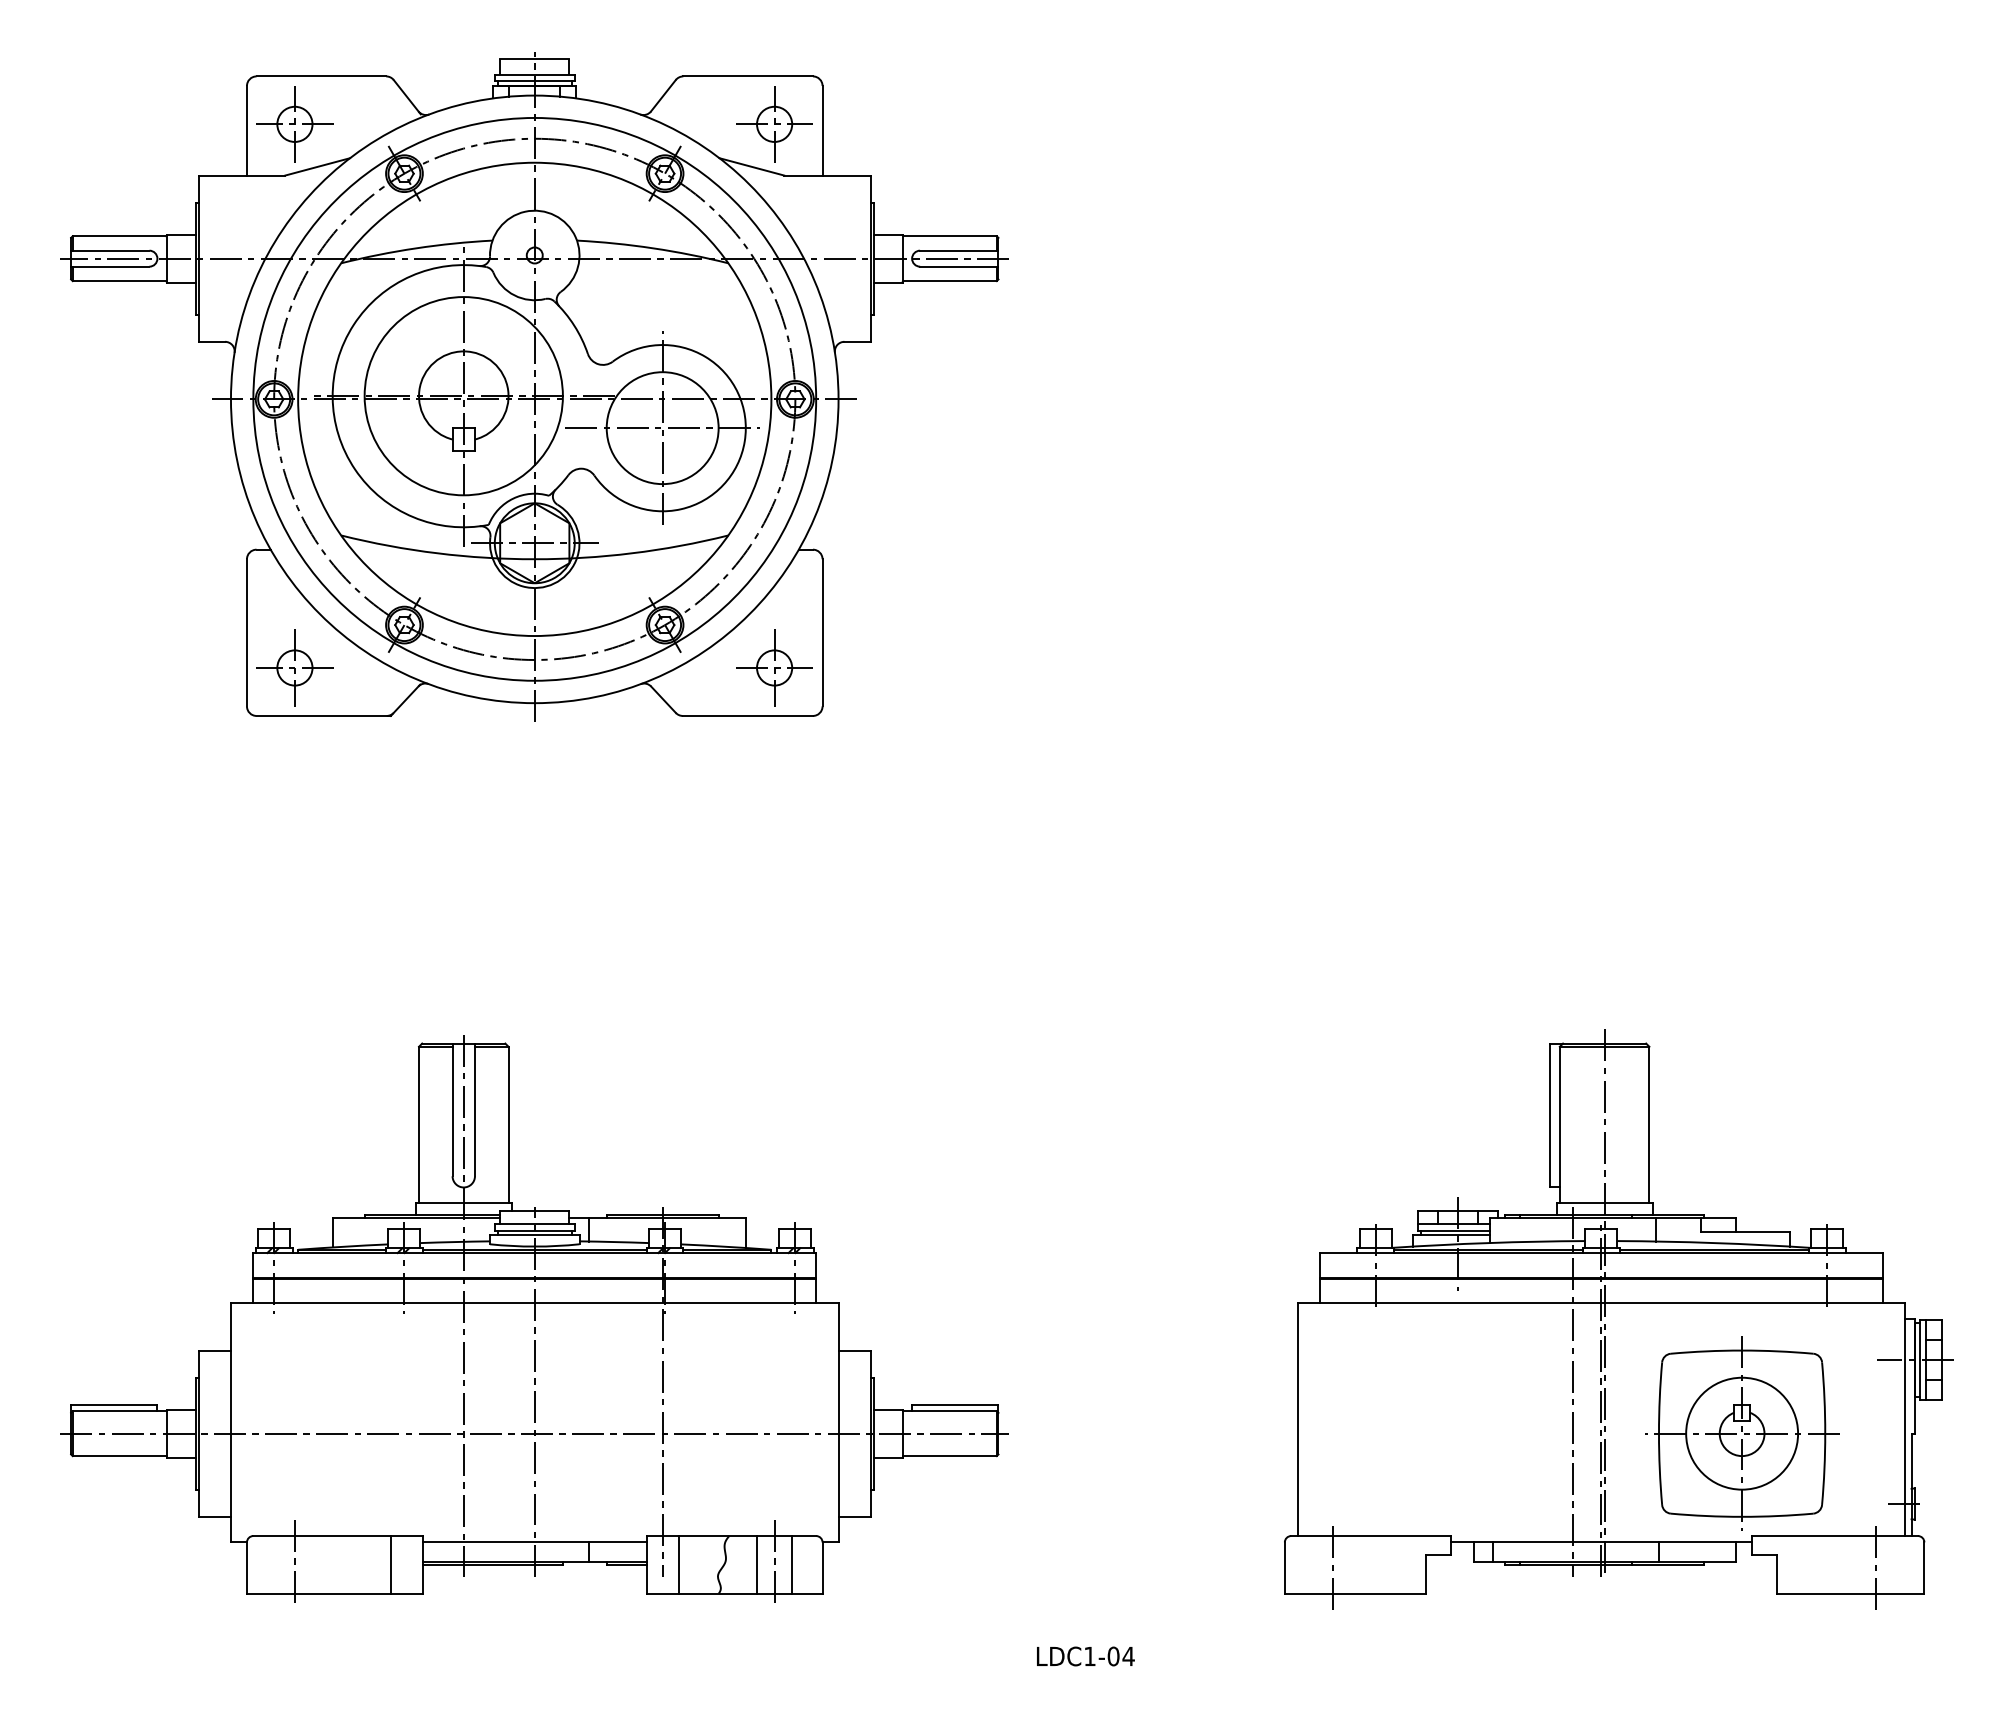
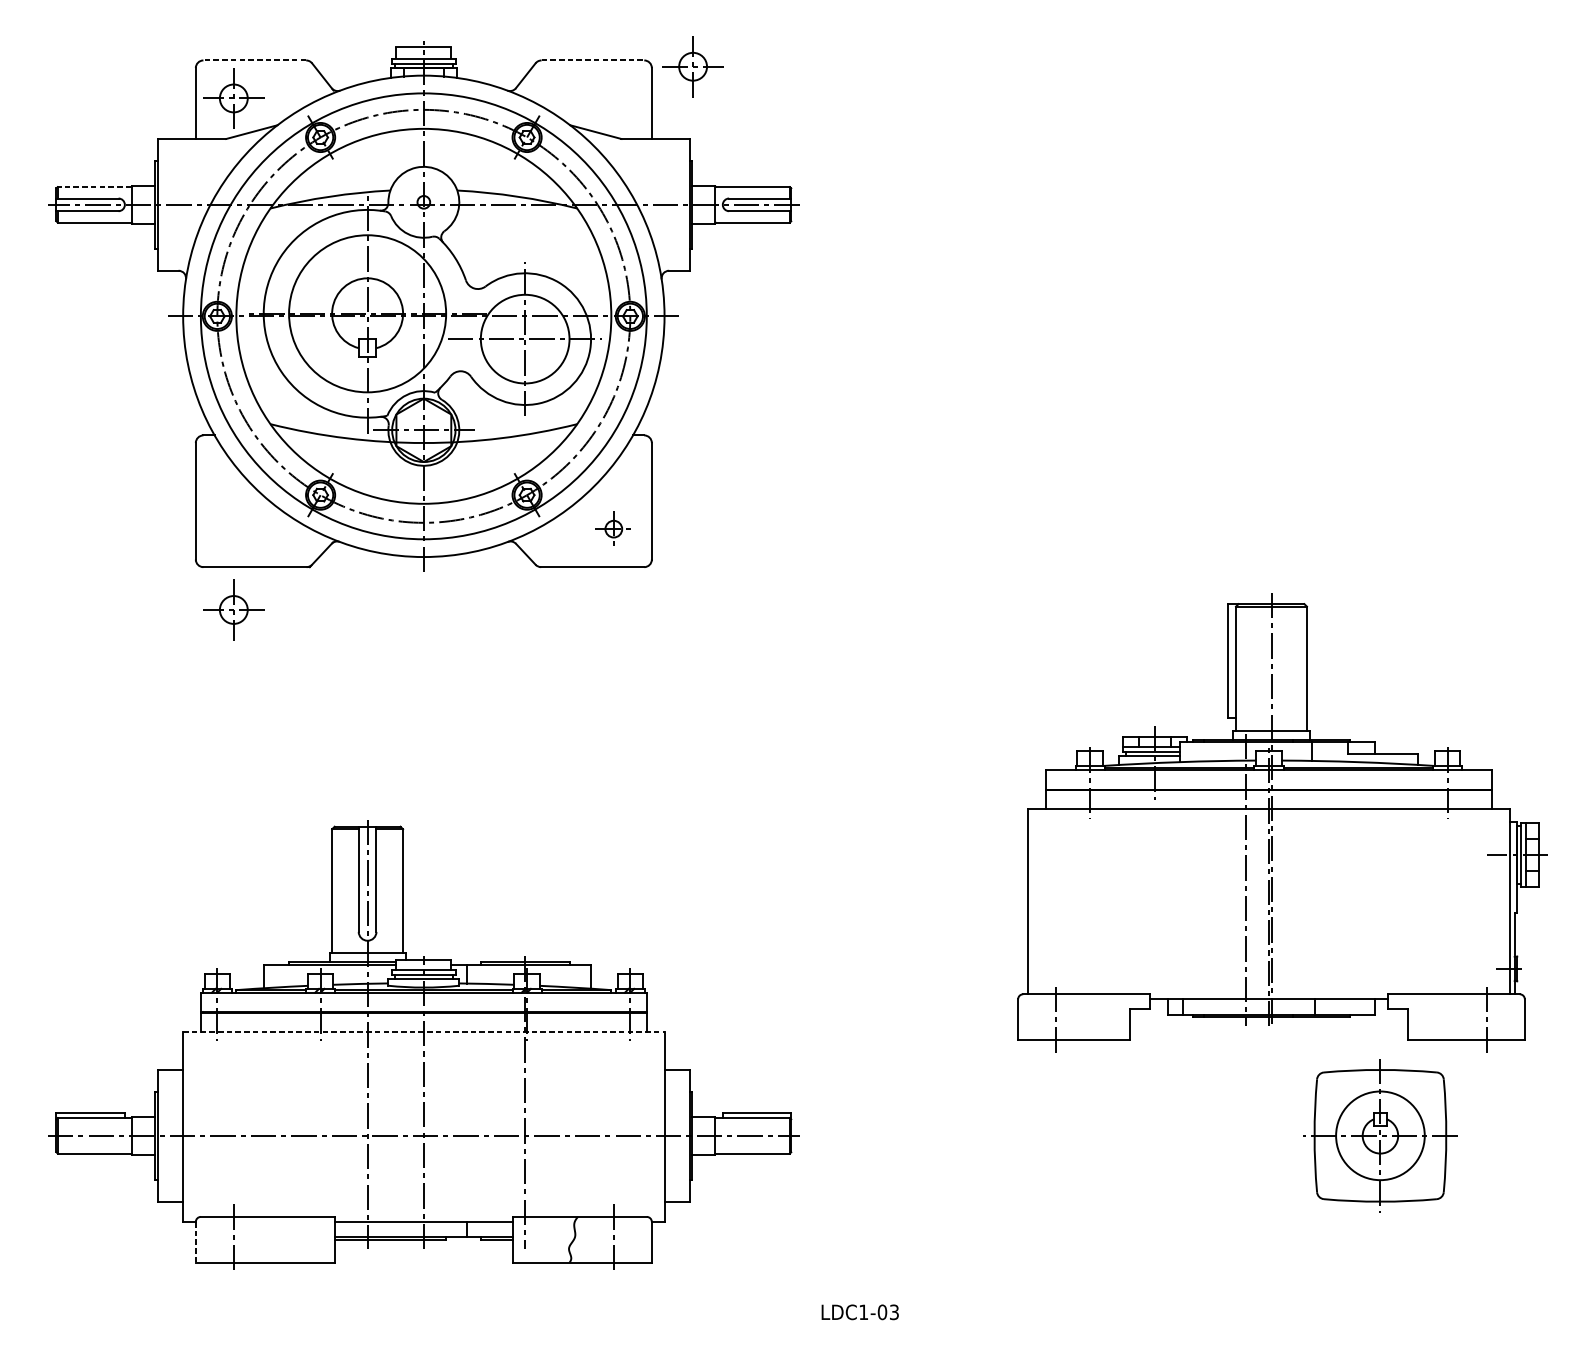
line: (321, 76) -> (254, 60), solid -> dashed
line: (748, 76) -> (593, 60), solid -> dashed
part: (774, 124) -> (693, 66), moved
line: (118, 236) -> (94, 187), solid -> dashed
part: (294, 667) -> (233, 609), moved
part: (774, 667) -> (613, 528), size x0.6
line: (534, 1302) -> (423, 1031), solid -> dashed
part: (1618, 1319) -> (1282, 822), moved
line: (390, 1564) -> (309, 1239), removed
line: (678, 1564) -> (537, 1239), removed
line: (757, 1564) -> (600, 1239), removed
line: (792, 1564) -> (628, 1239), removed
line: (246, 1568) -> (195, 1242), solid -> dashed
text: (1128, 1656) -> (894, 1312), LDC1-04 -> LDC1-03

